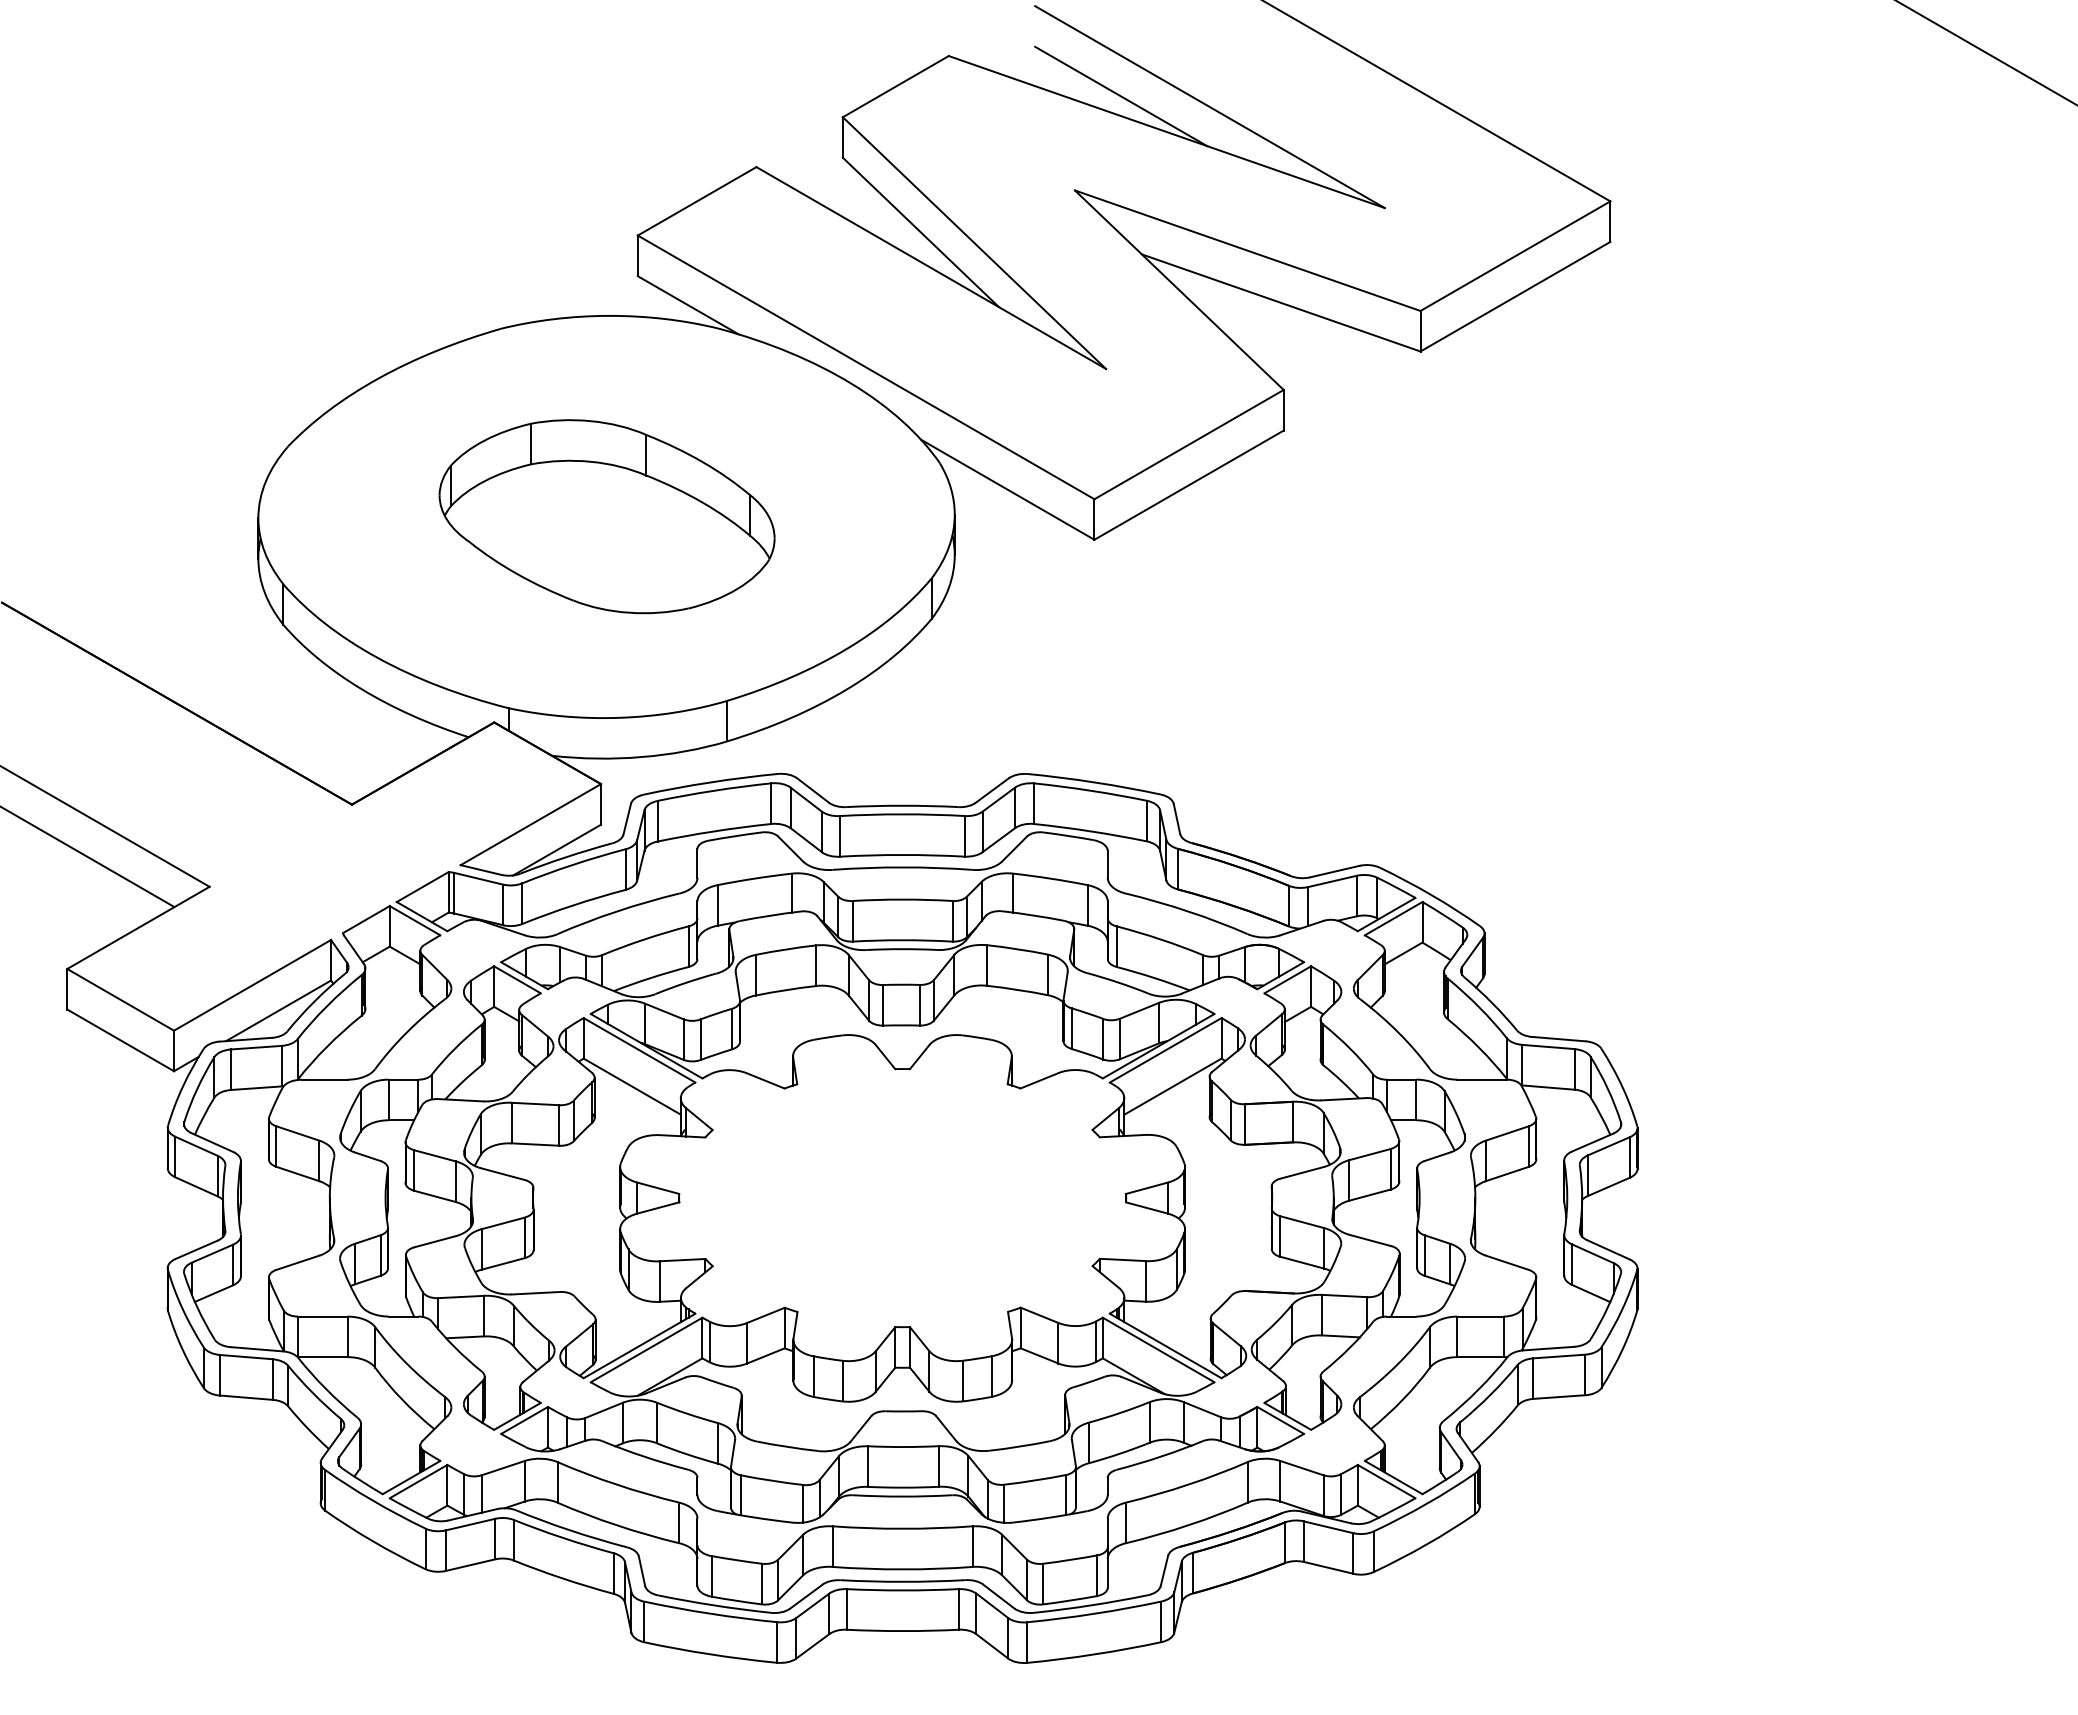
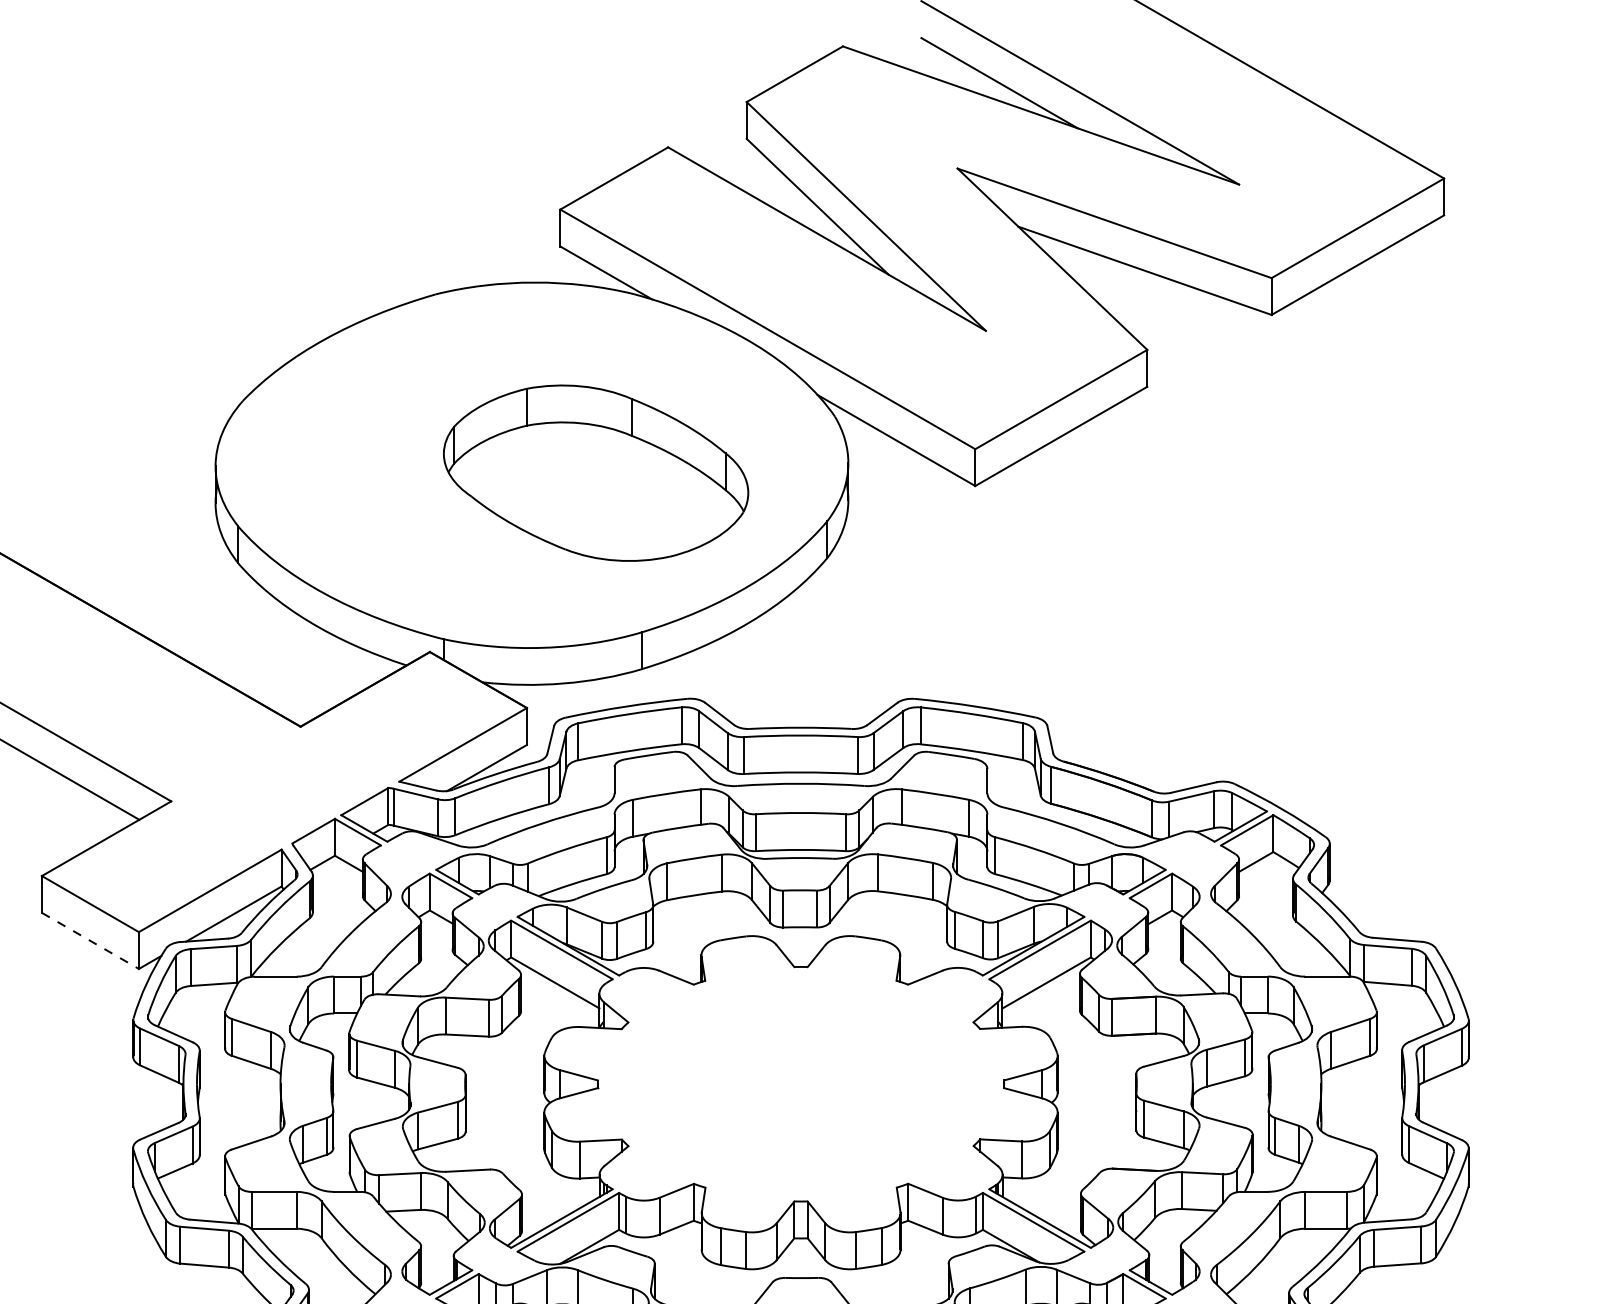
part: (606, 516) -> (595, 473), moved
line: (120, 1040) -> (90, 941), solid -> dashed

